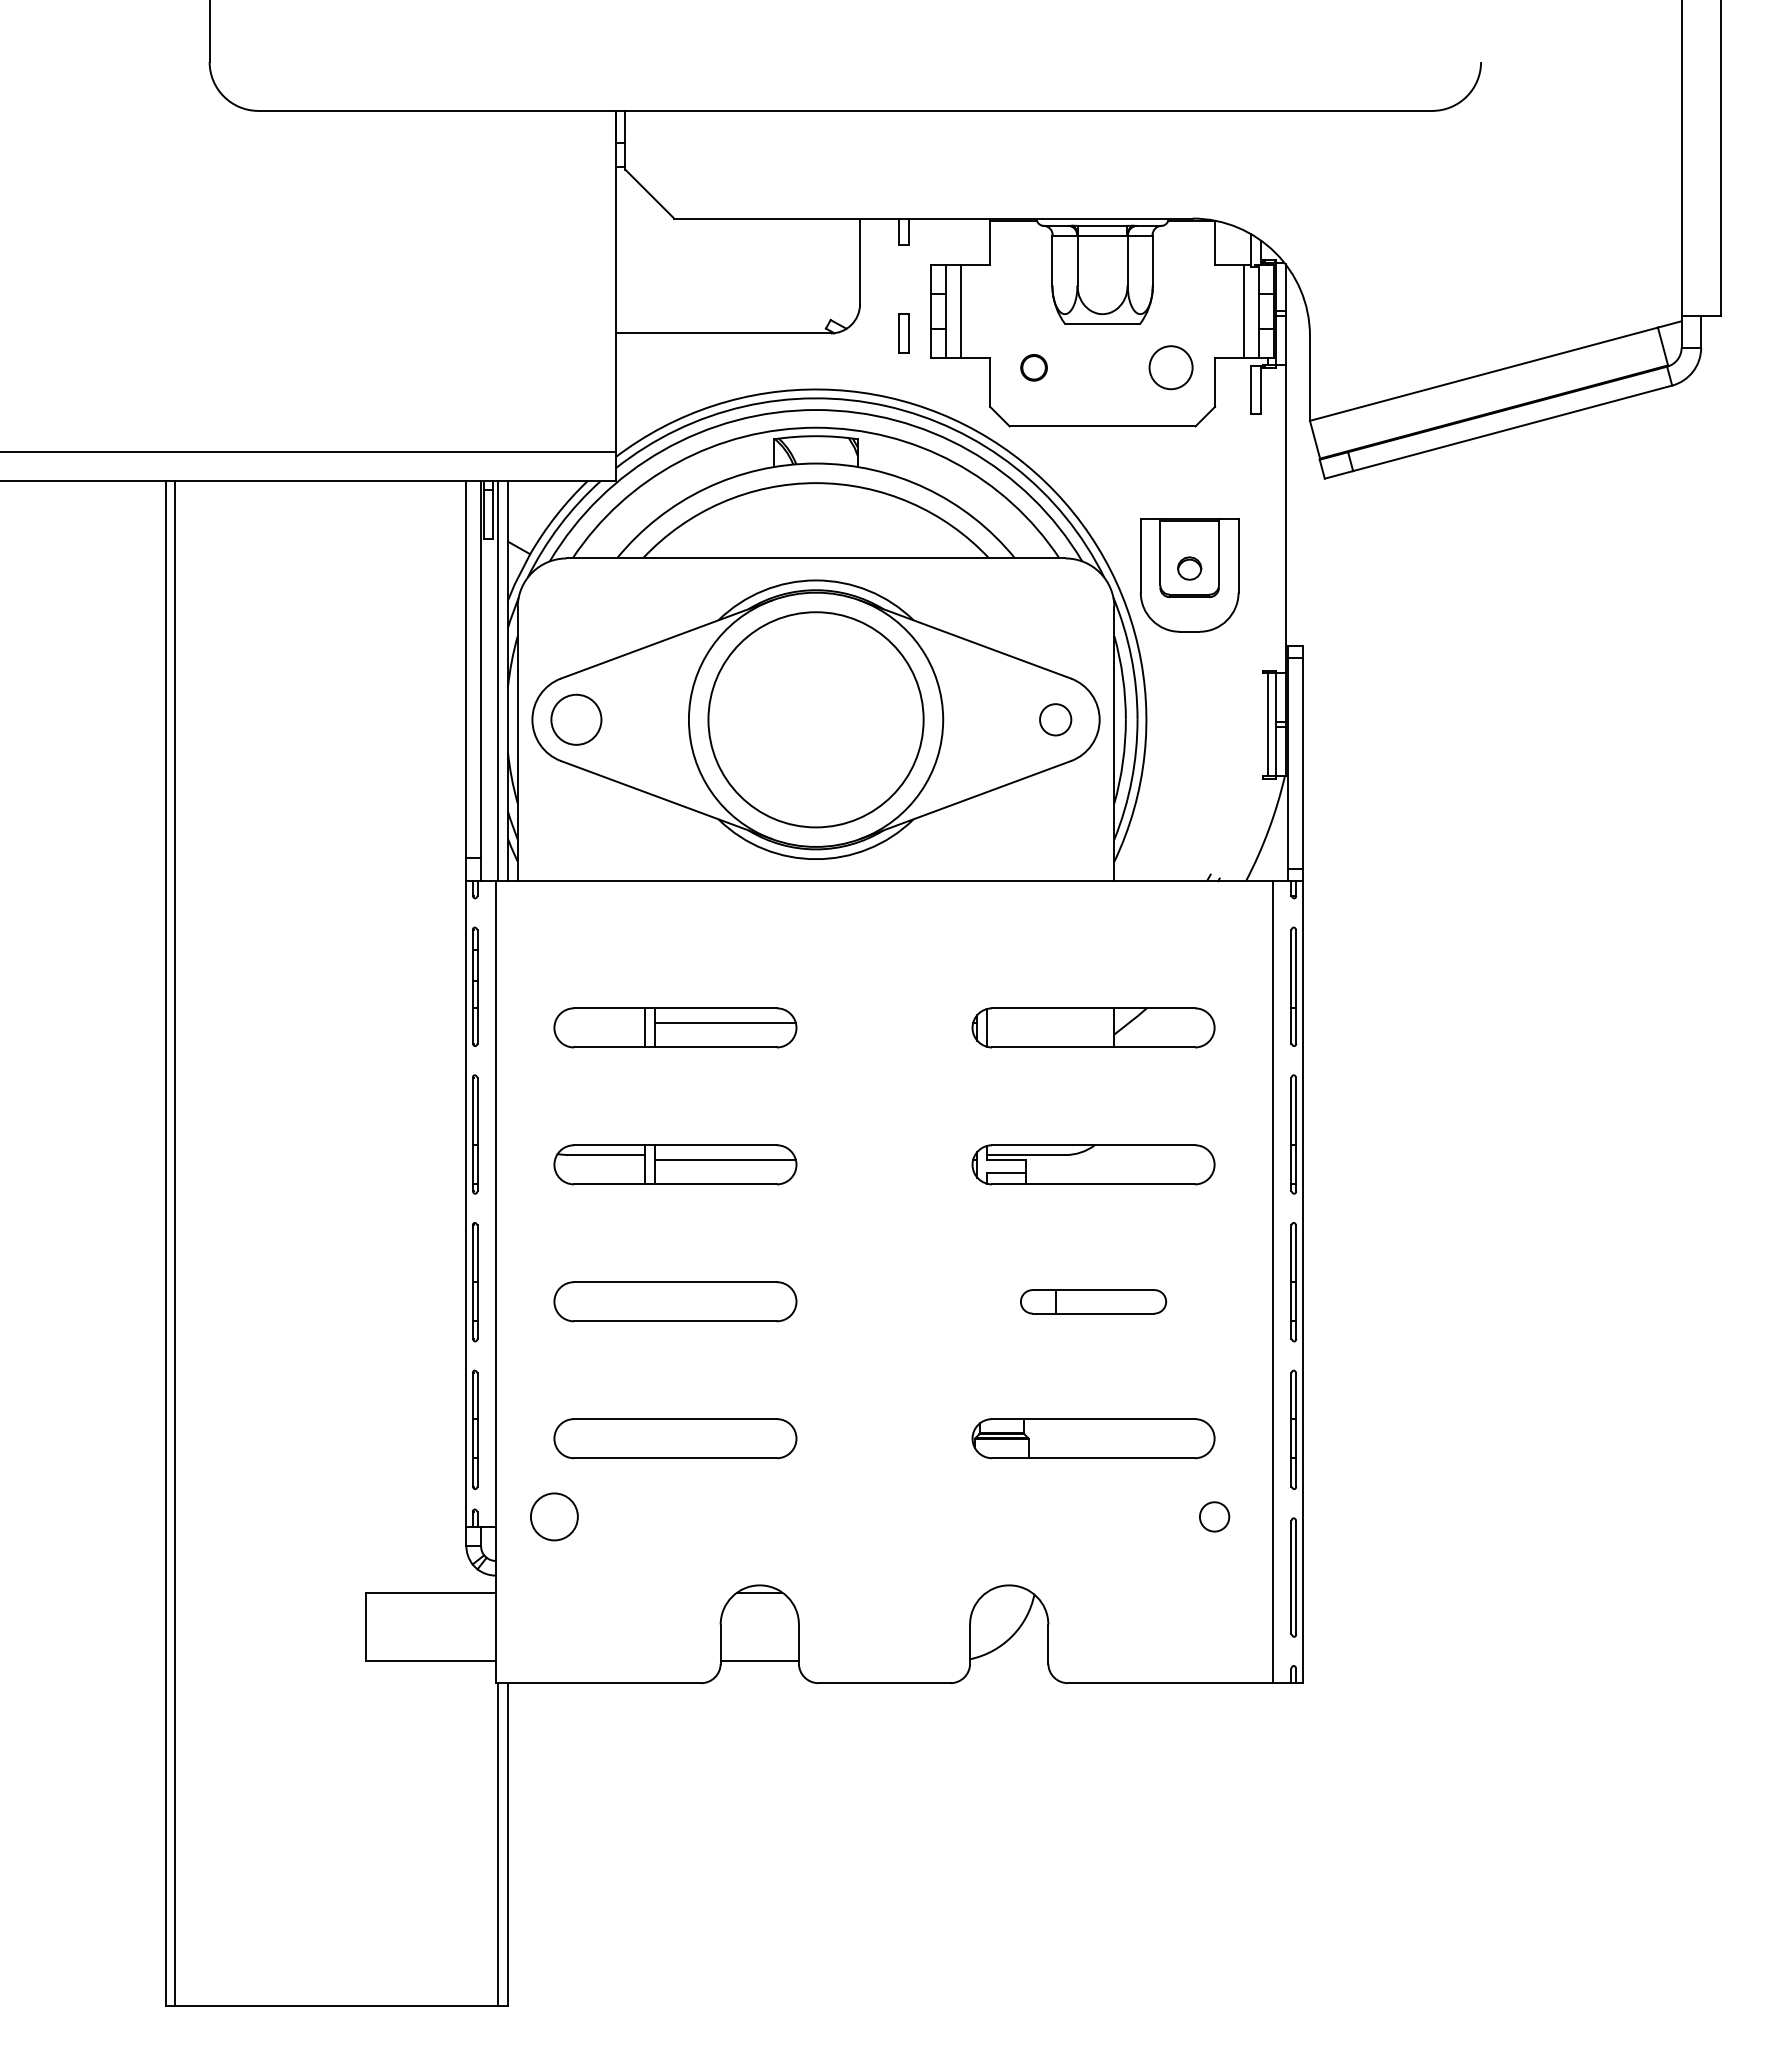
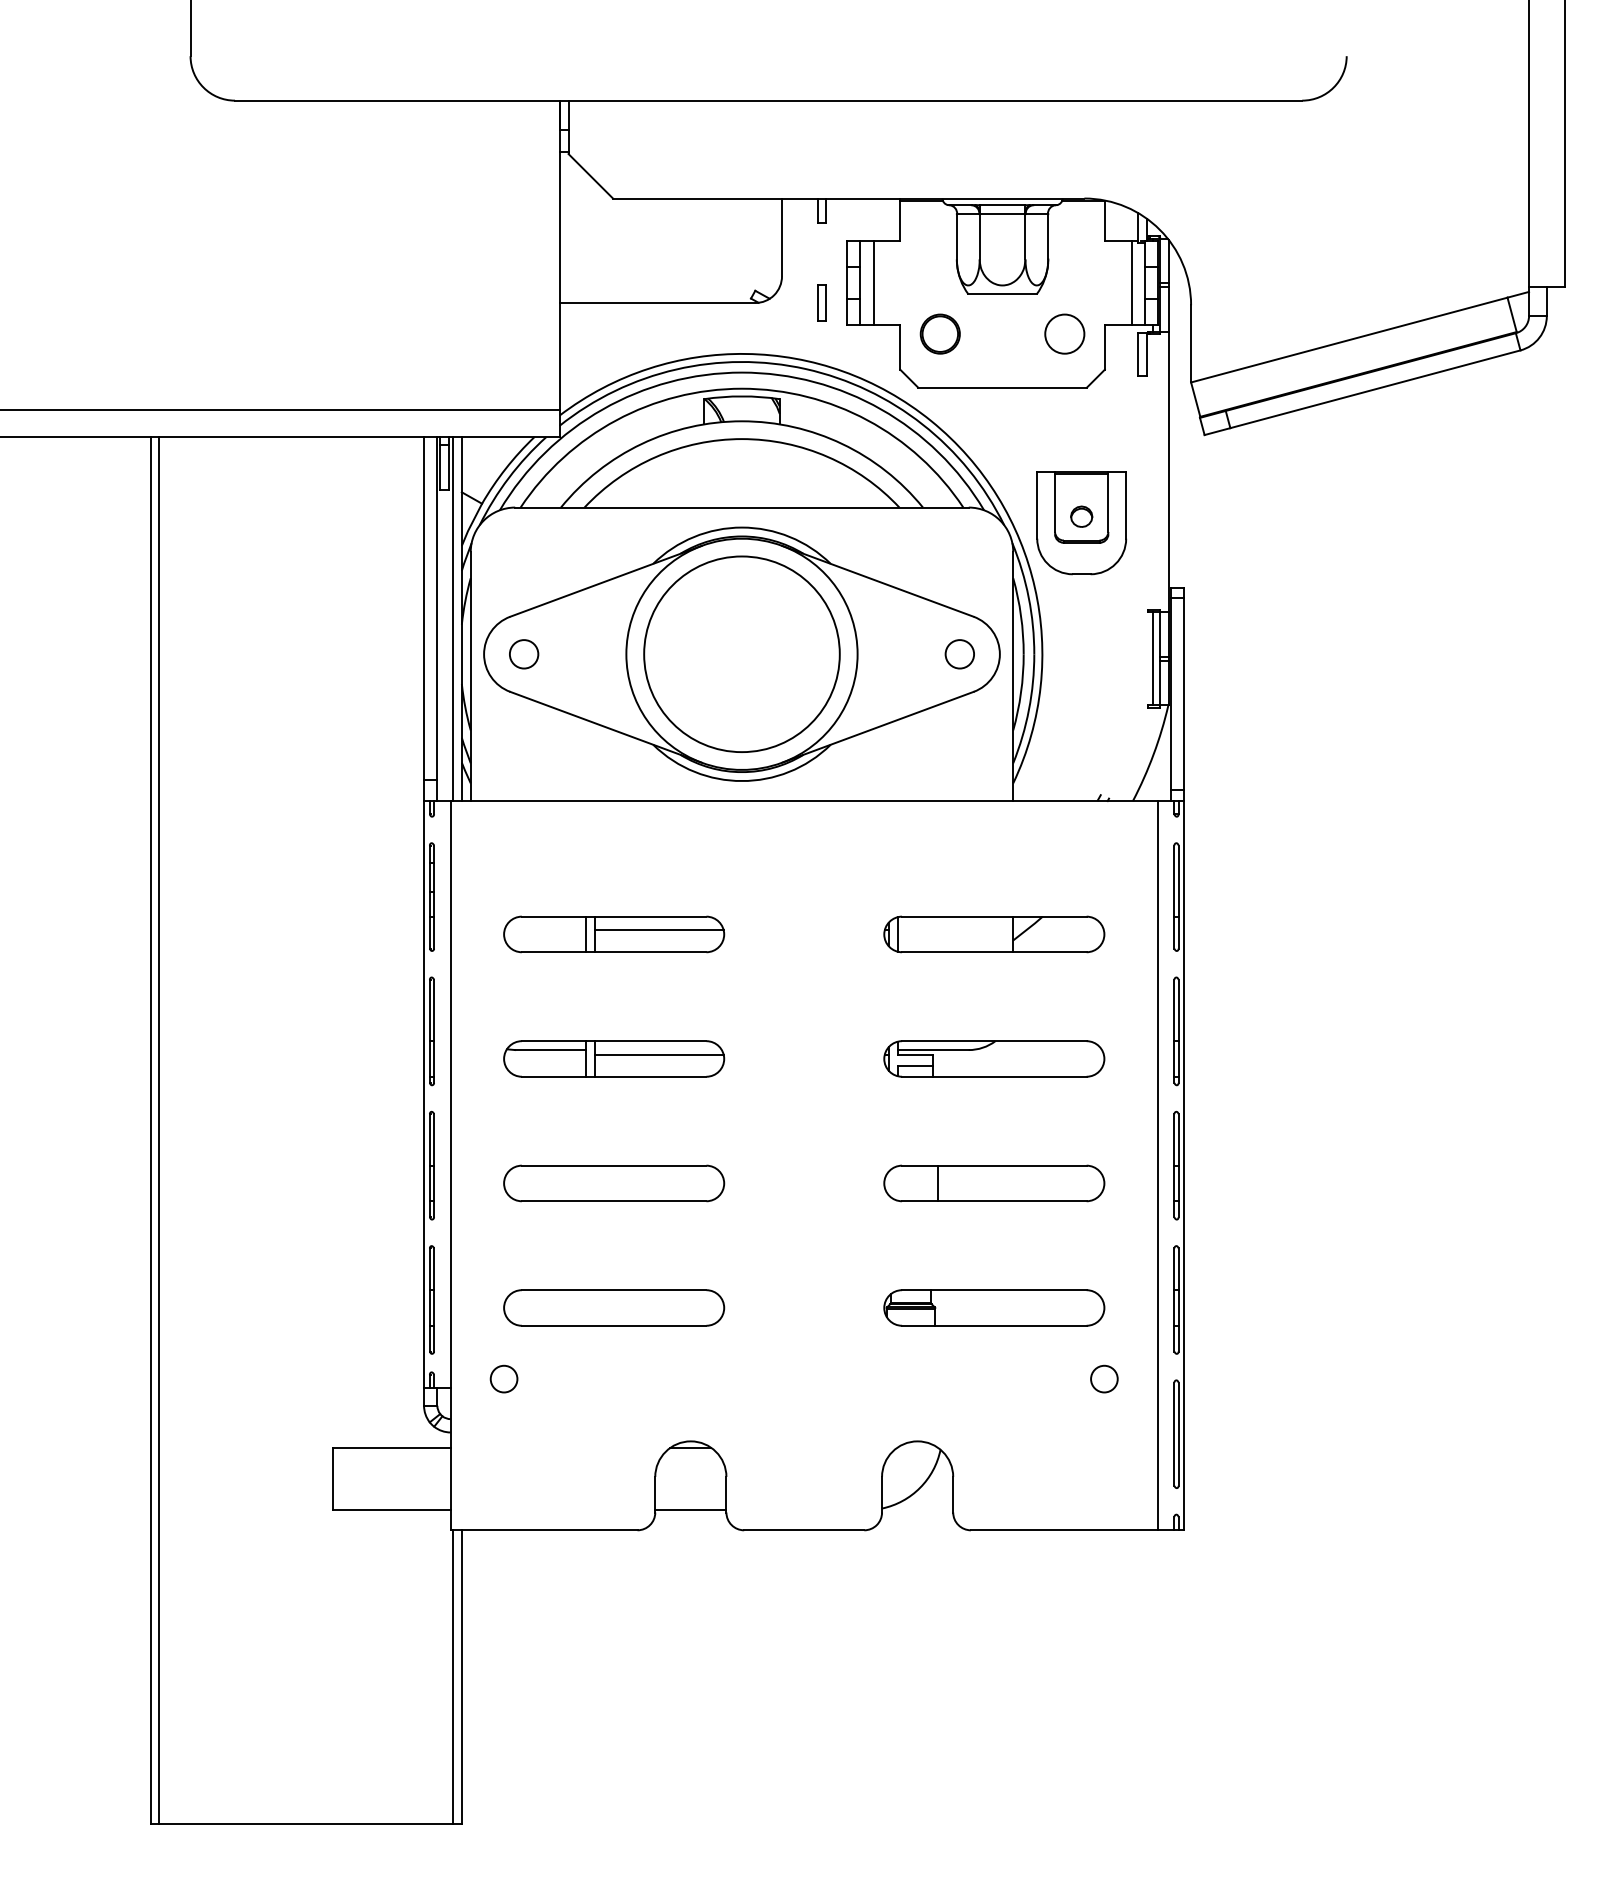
part: (1033, 367) -> (939, 333), size x1.67
circle: (576, 719) -> (524, 654), size x0.62
part: (1093, 1301) -> (994, 1183), size x1.67
circle: (554, 1516) -> (504, 1378), size x0.62

